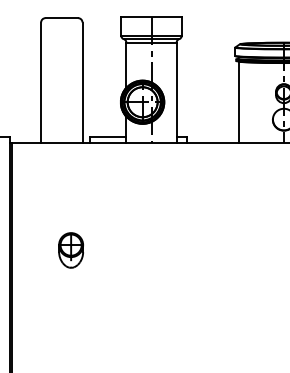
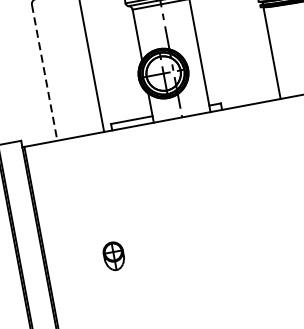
line: (41, 83) -> (45, 73), solid -> dashed
part: (70, 250) -> (113, 256), size x0.7

